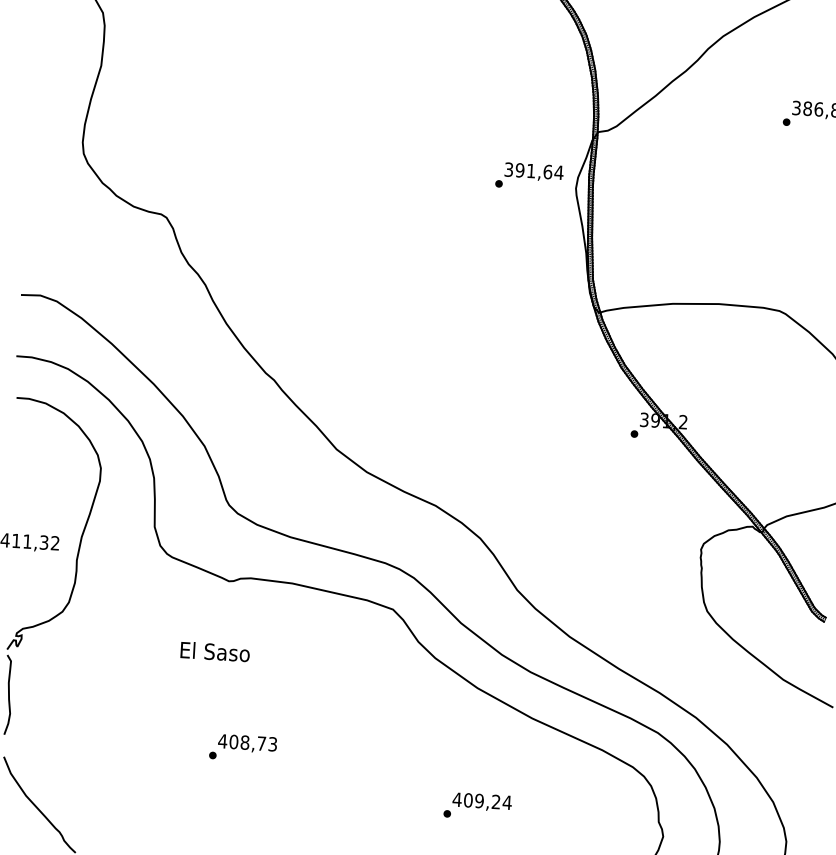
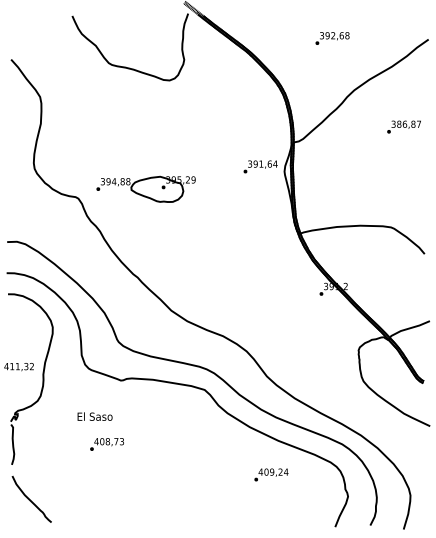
part: (299, 205) -> (145, 188), added
text: (214, 651) -> (94, 416), moved
text: (242, 748) -> (106, 444), moved
text: (477, 805) -> (271, 474), moved

